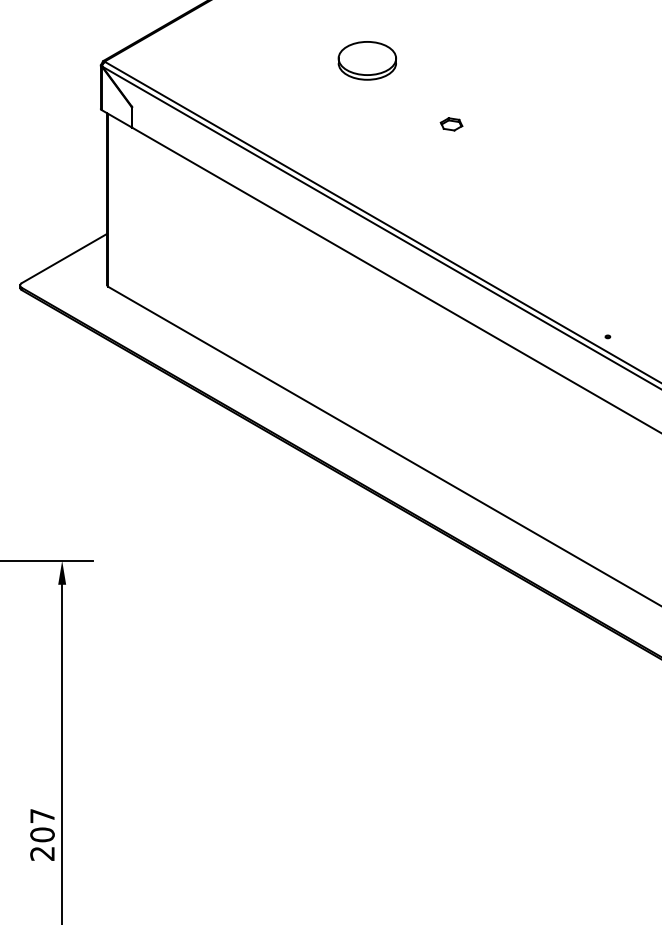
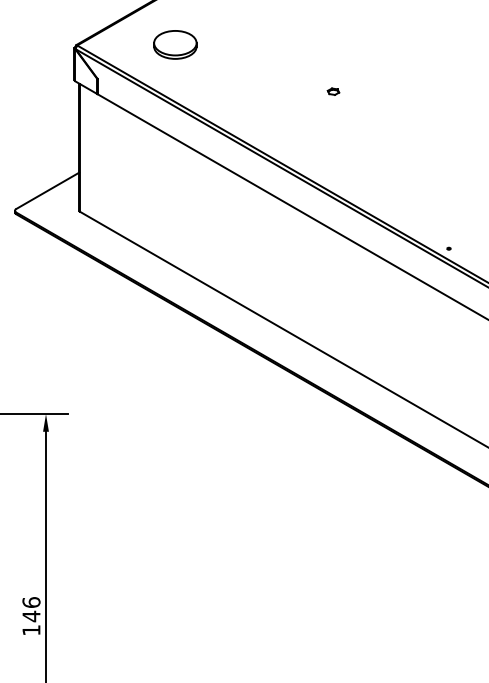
part: (367, 60) -> (175, 44), moved
part: (451, 123) -> (333, 91), size x0.71
text: (42, 834) -> (31, 616), 207 -> 146

